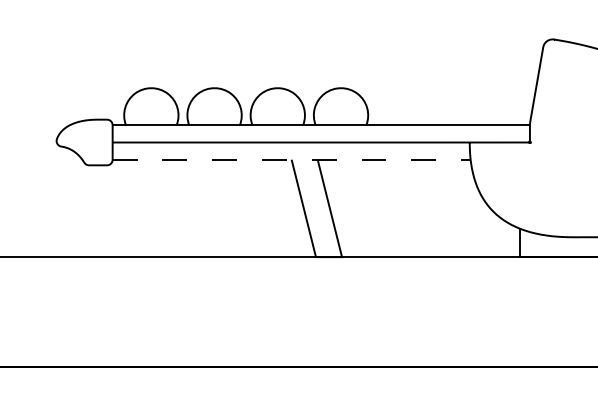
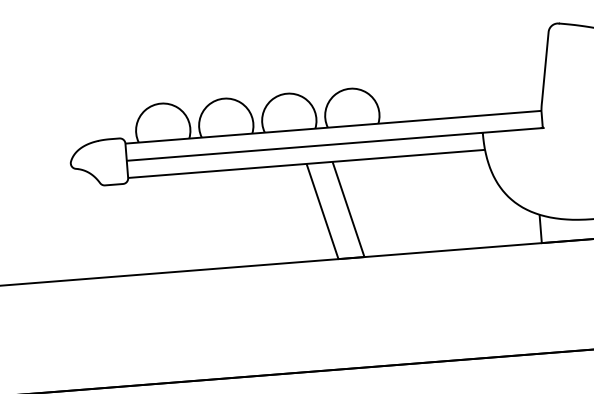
line: (291, 159) -> (306, 163), dashed -> solid

